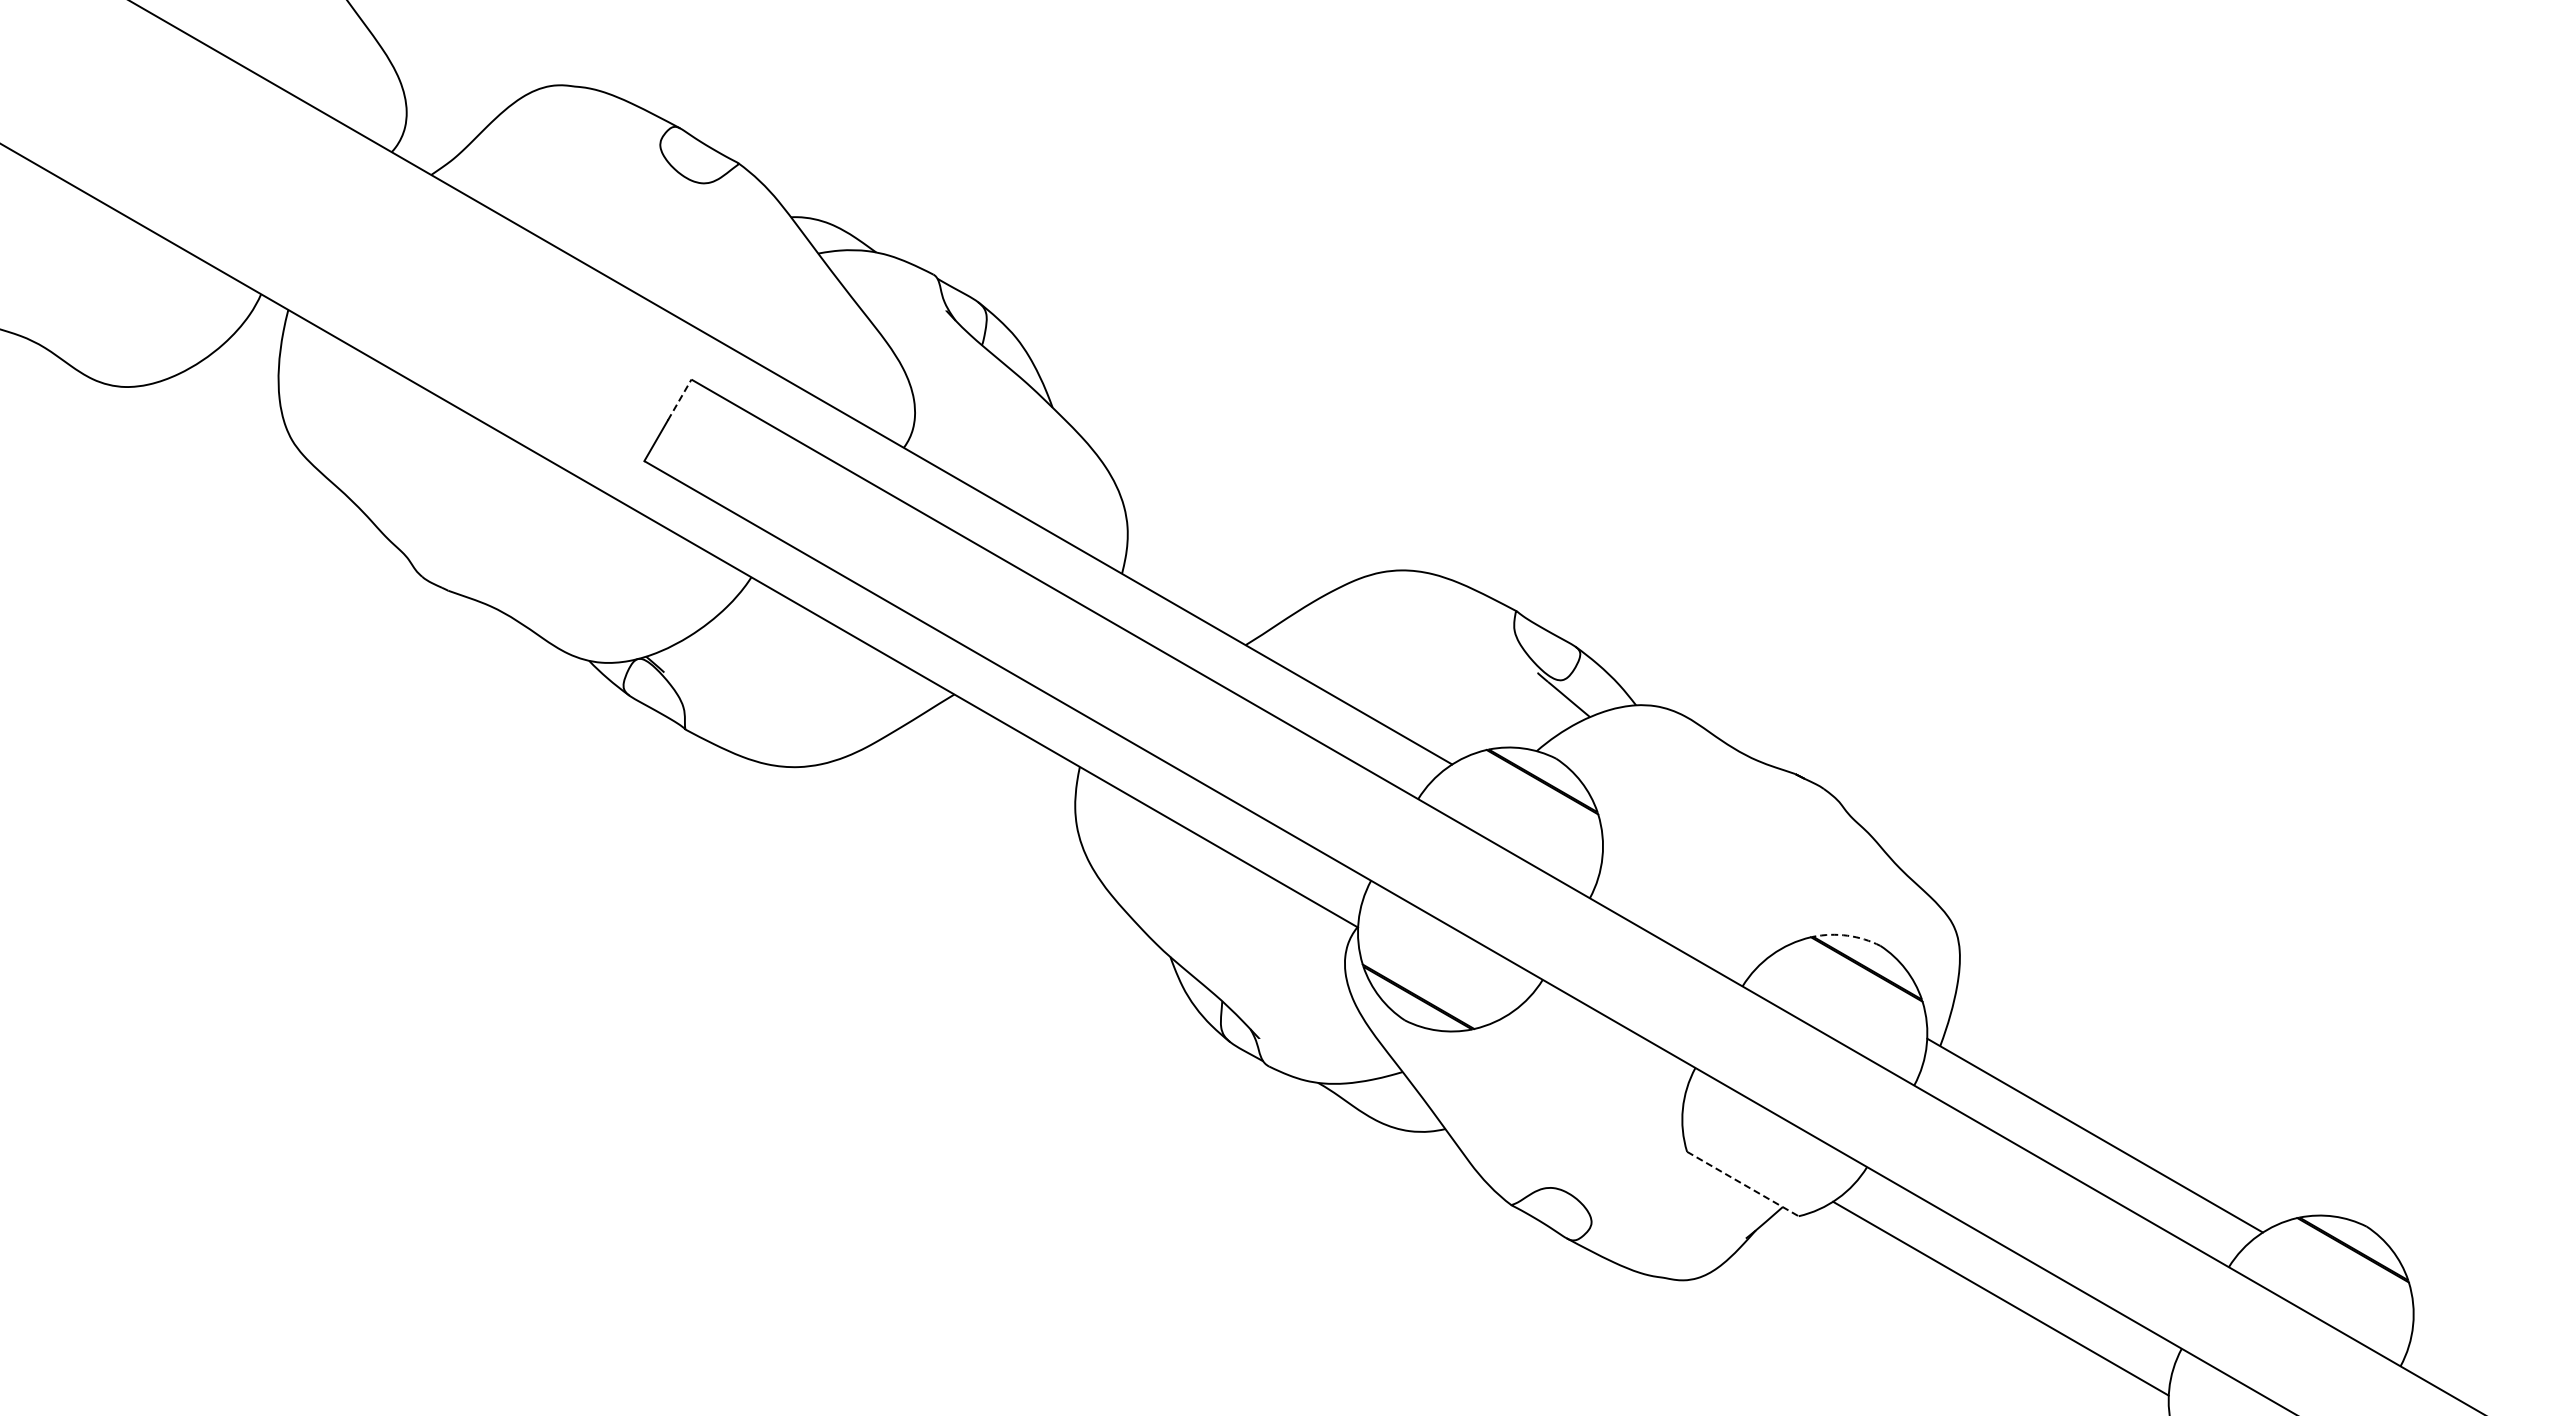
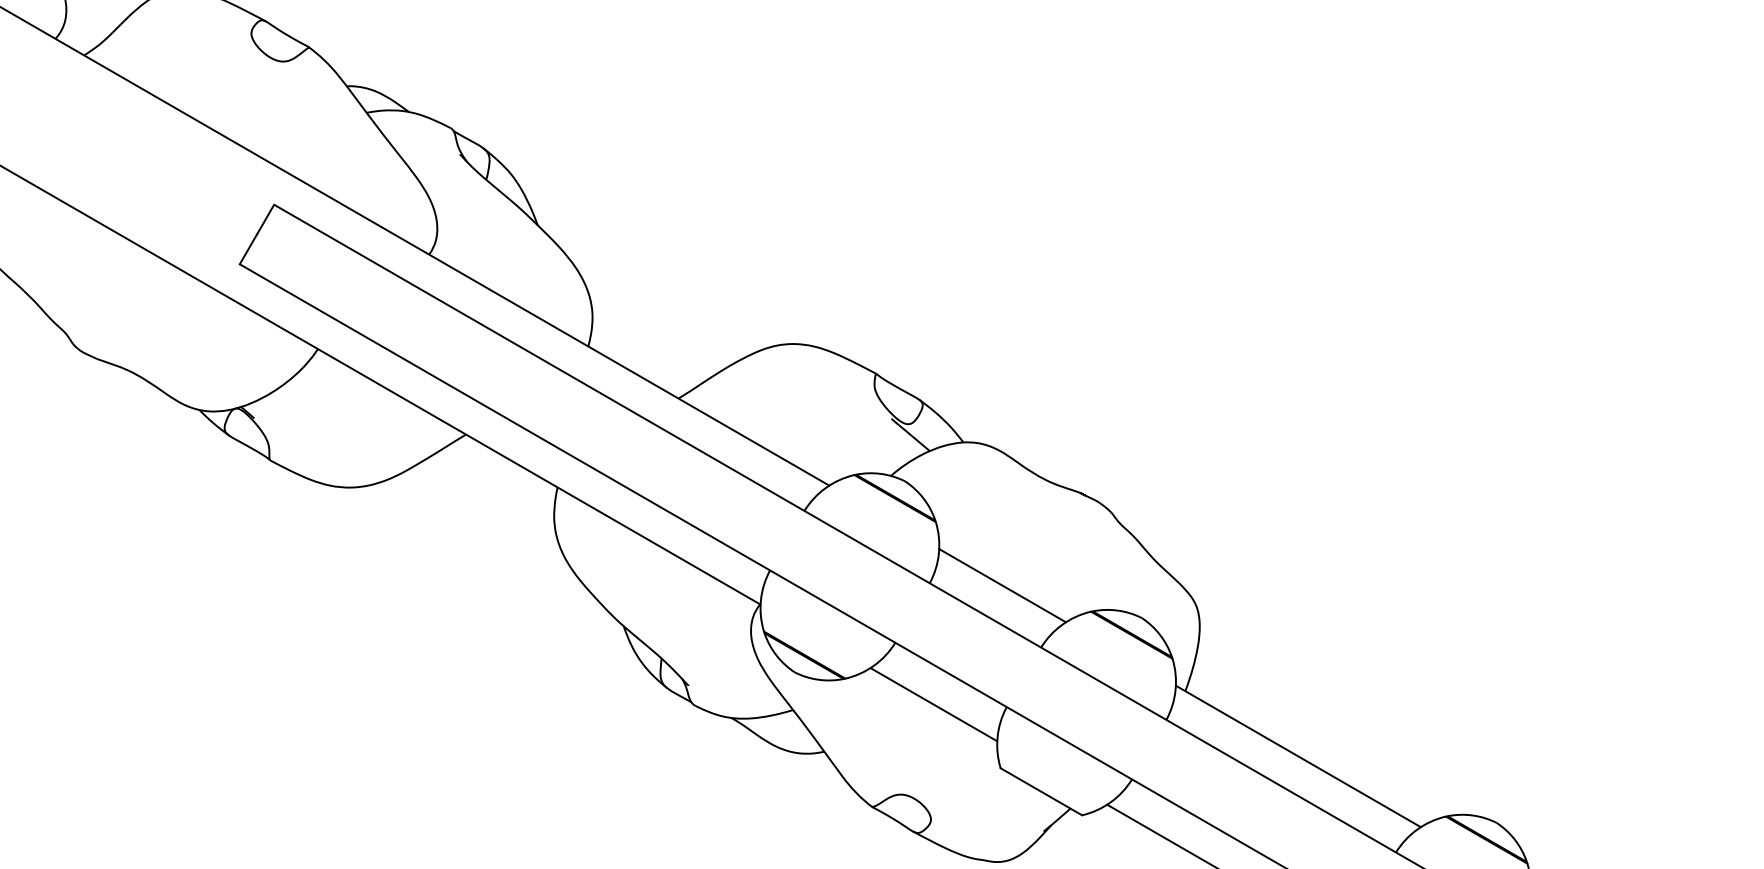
line: (679, 399) -> (265, 219), dashed -> solid
line: (1689, 901) -> (1002, 585), added
arc: (1847, 935) -> (1117, 610), dashed -> solid
line: (1595, 1064) -> (933, 704), added
line: (1743, 1184) -> (1041, 792), dashed -> solid

